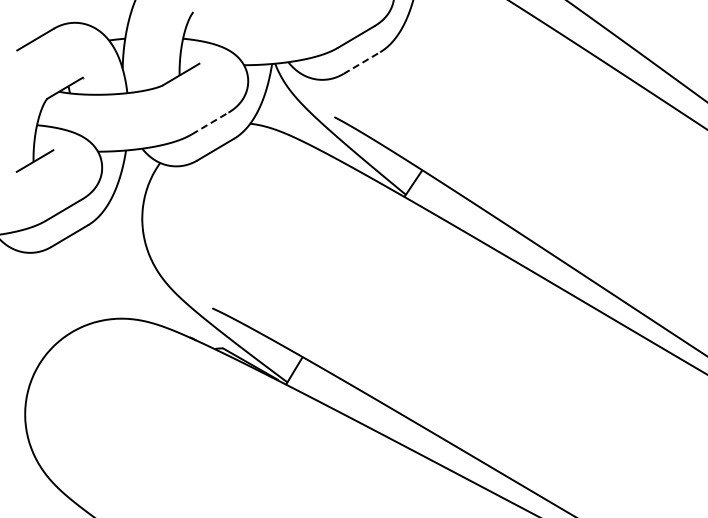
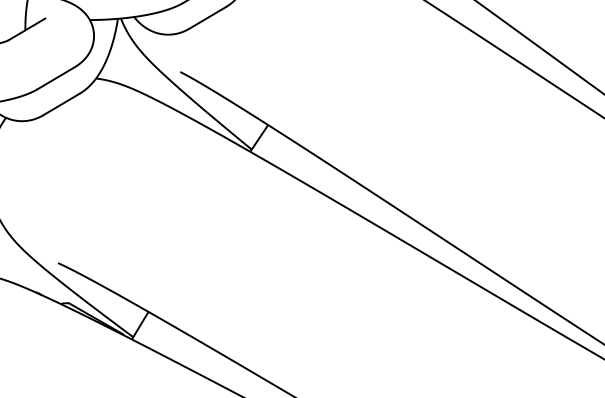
line: (362, 62) -> (208, 17), dashed -> solid
line: (210, 123) -> (56, 78), dashed -> solid

